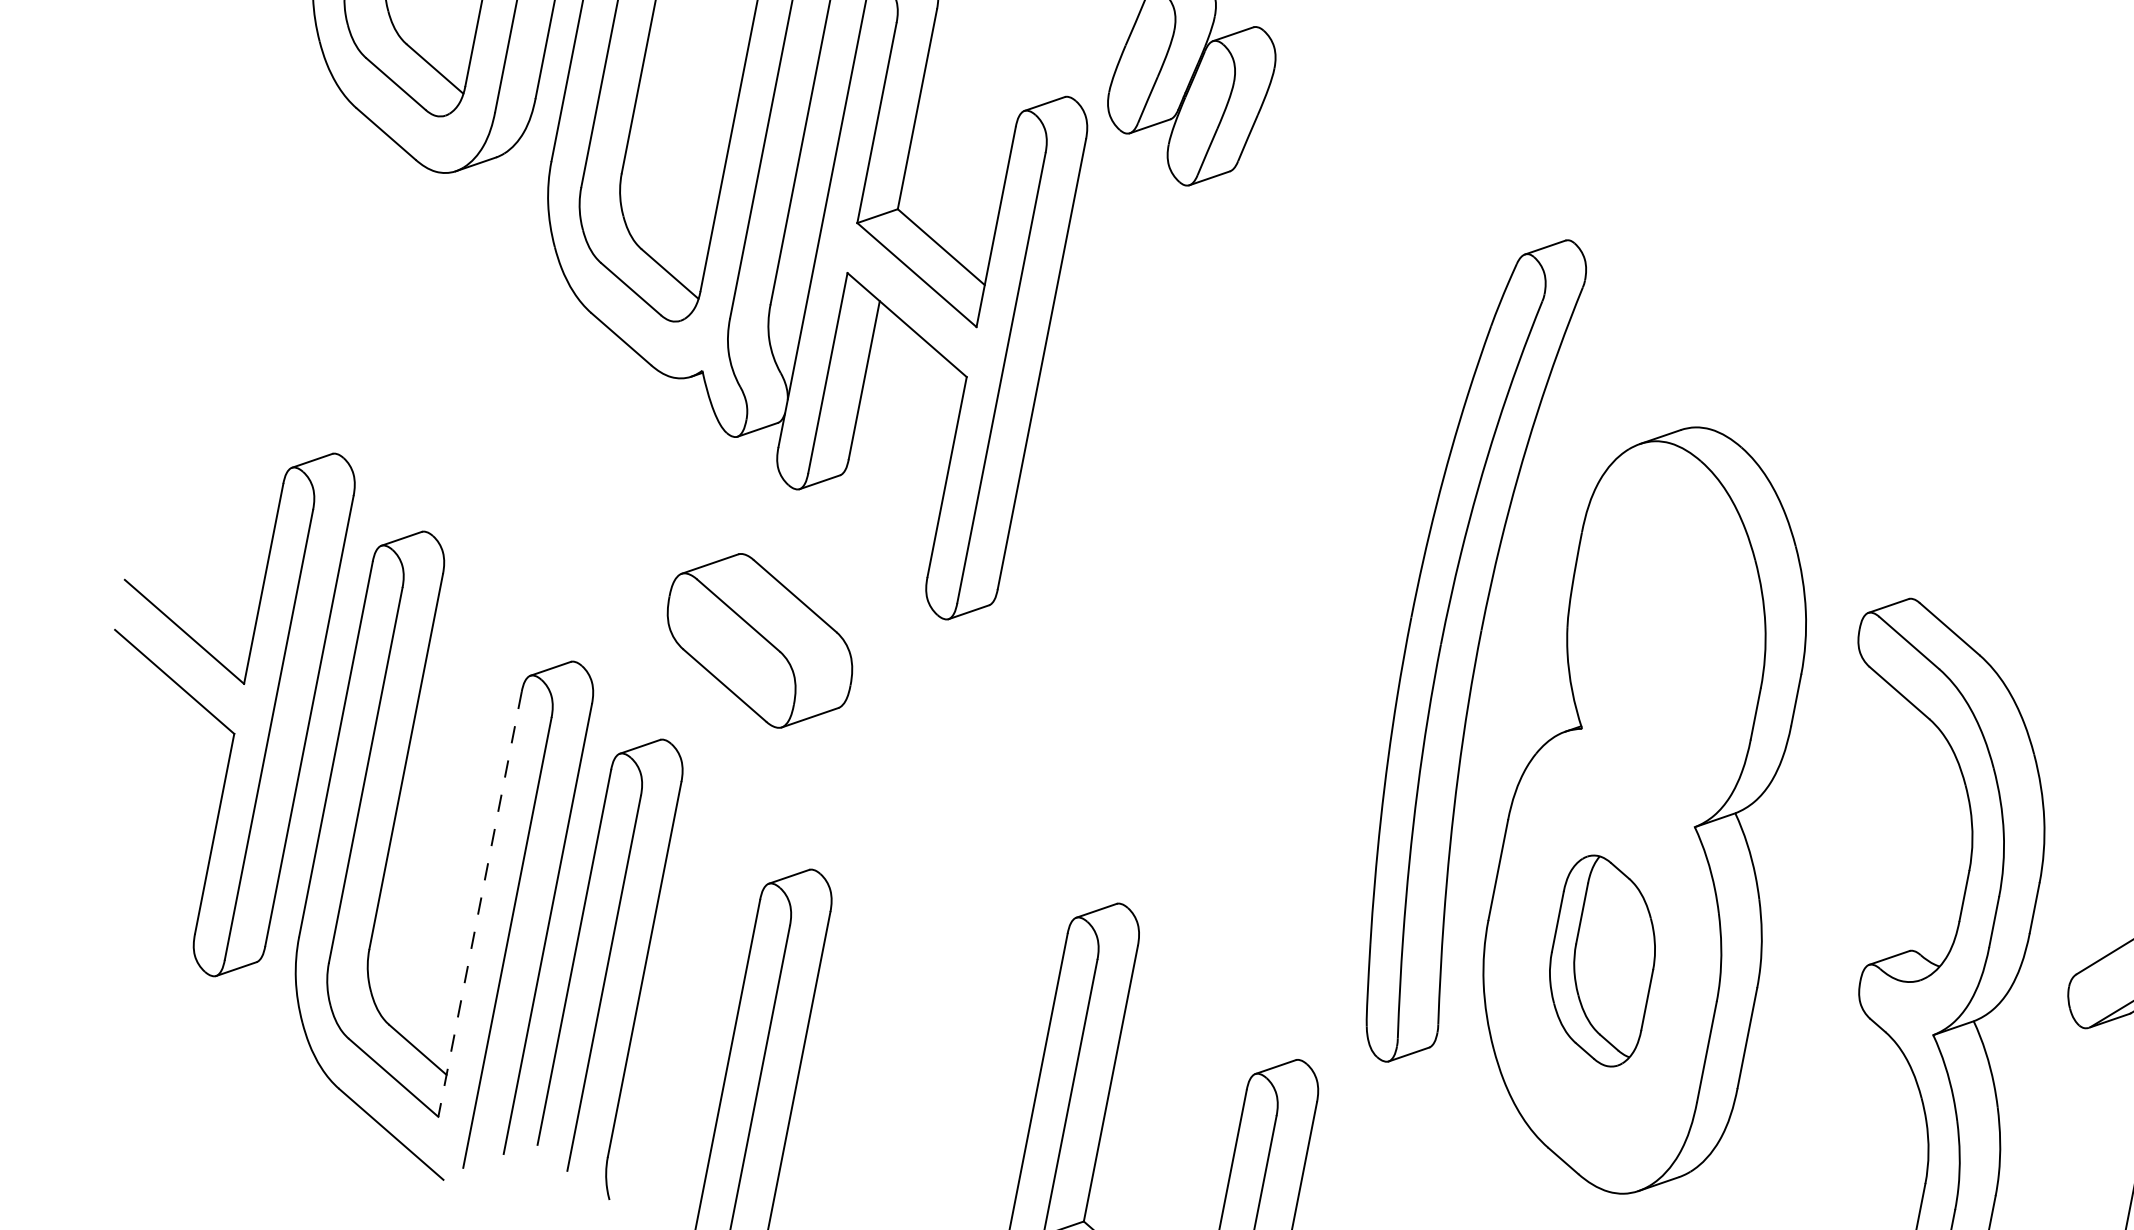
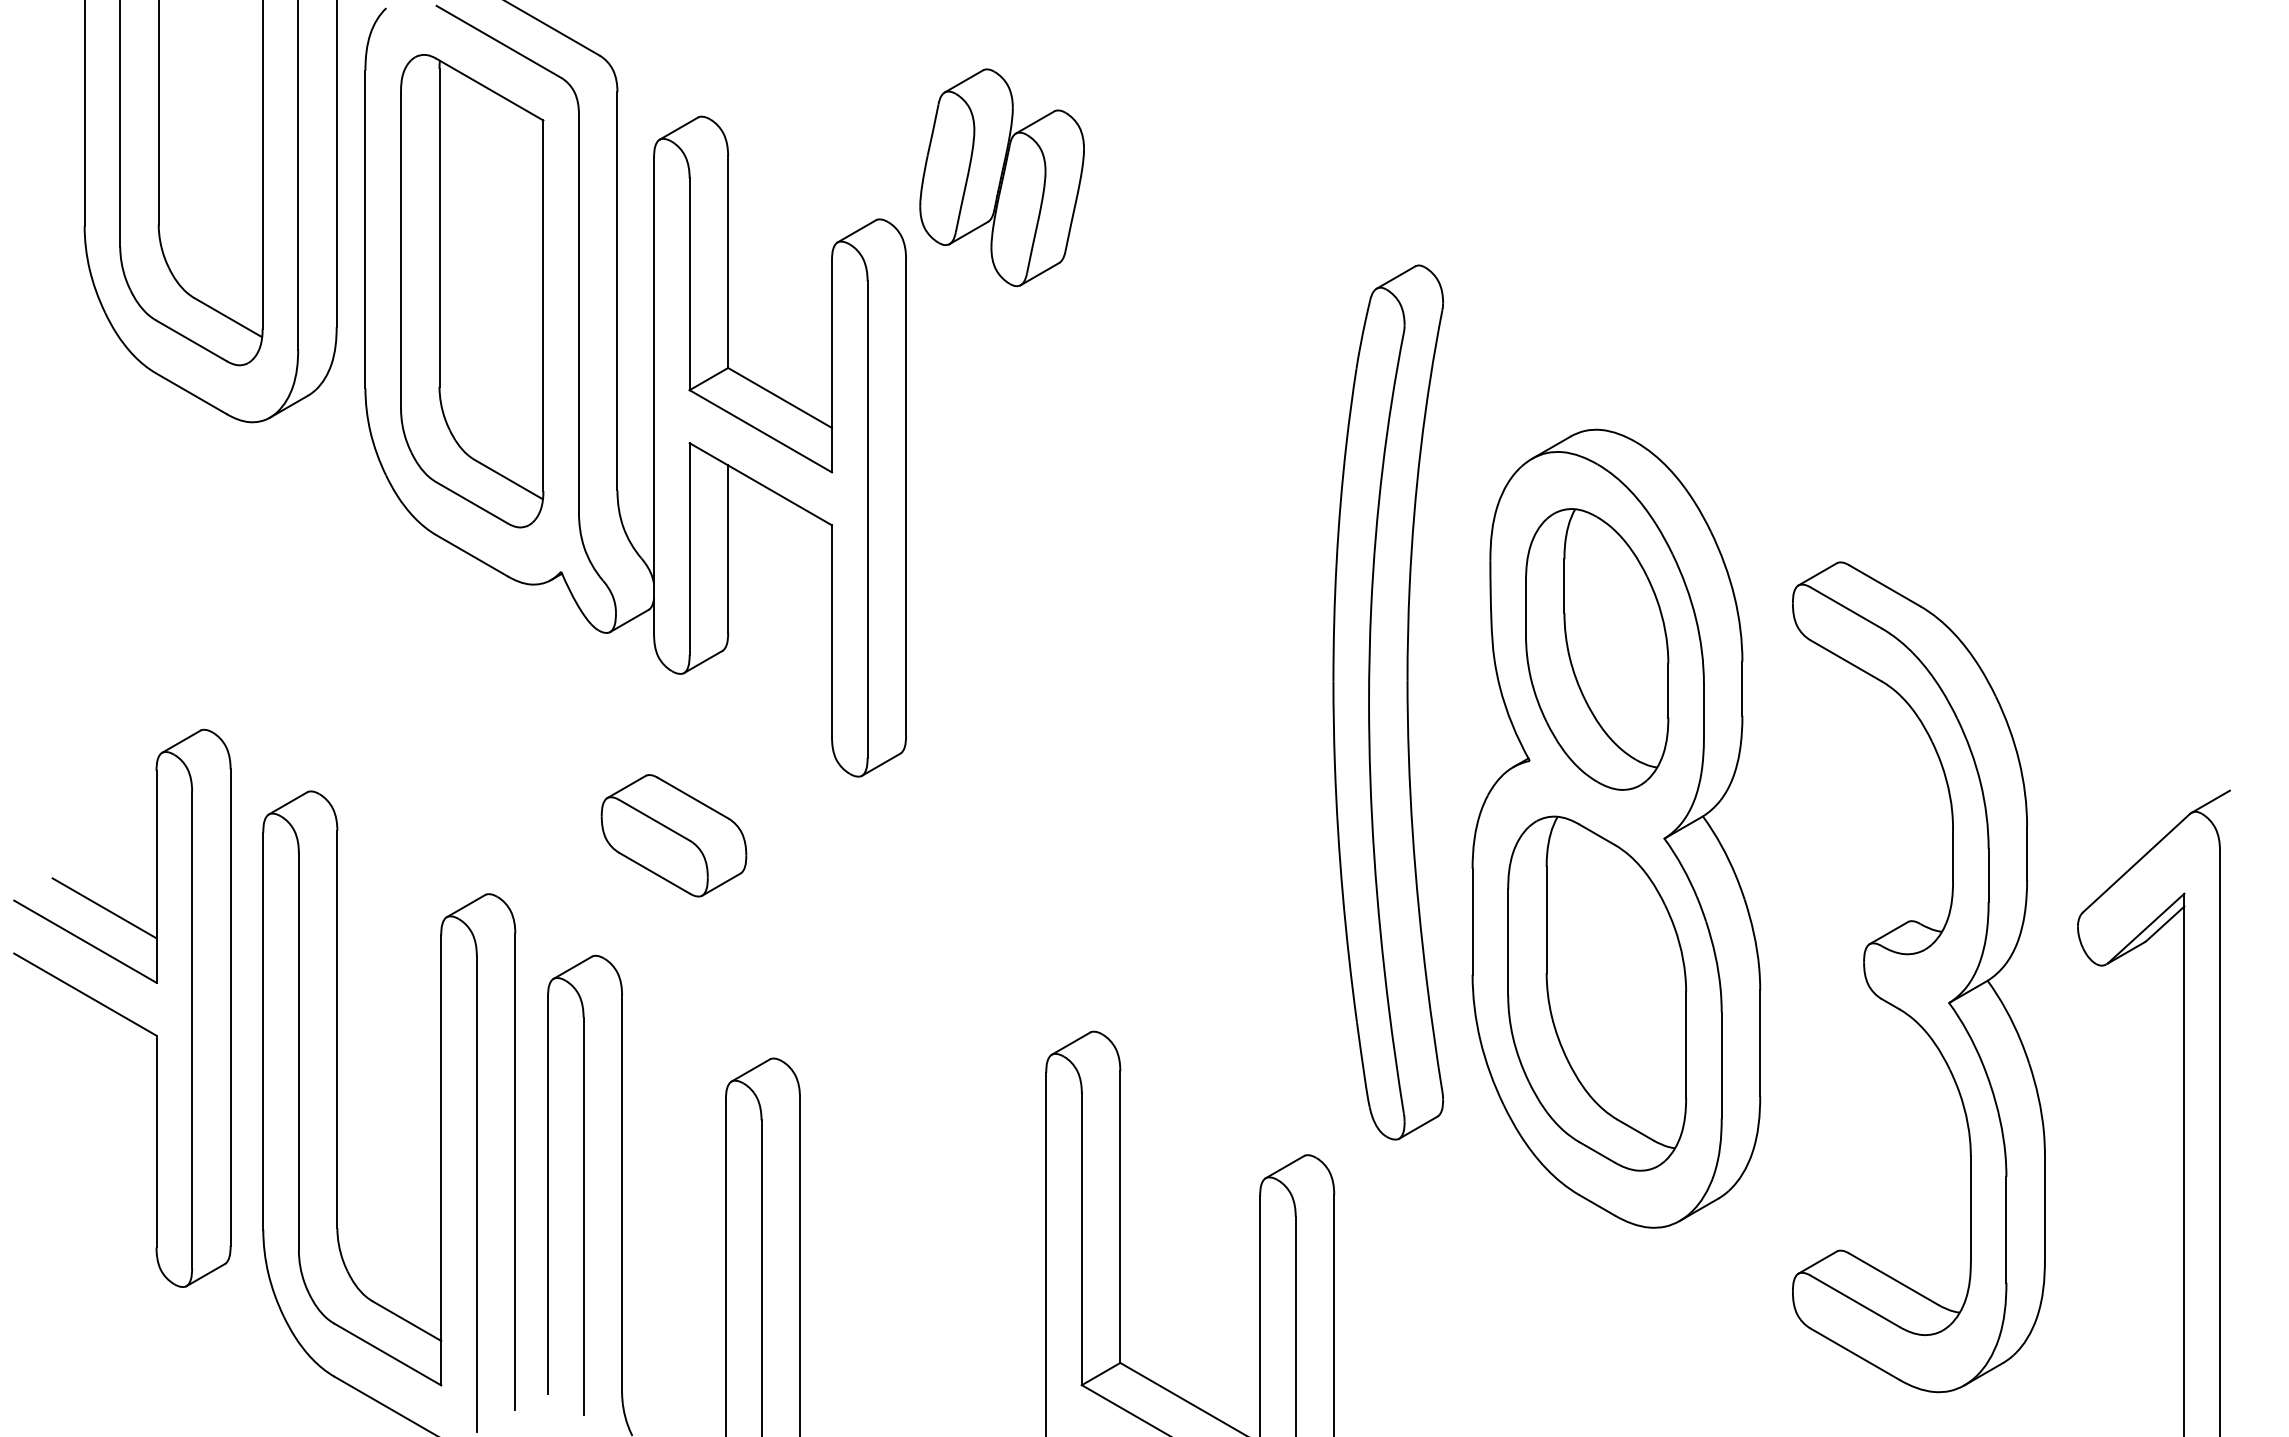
line: (208, 604) -> (104, 908), added
part: (1666, 636) -> (1597, 649), added
part: (759, 640) -> (673, 835), size x0.71
line: (480, 904) -> (441, 1160), dashed -> solid
part: (1601, 960) -> (1596, 993), size x1.67

